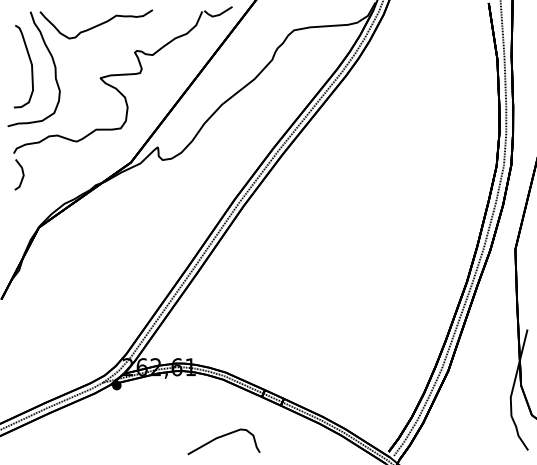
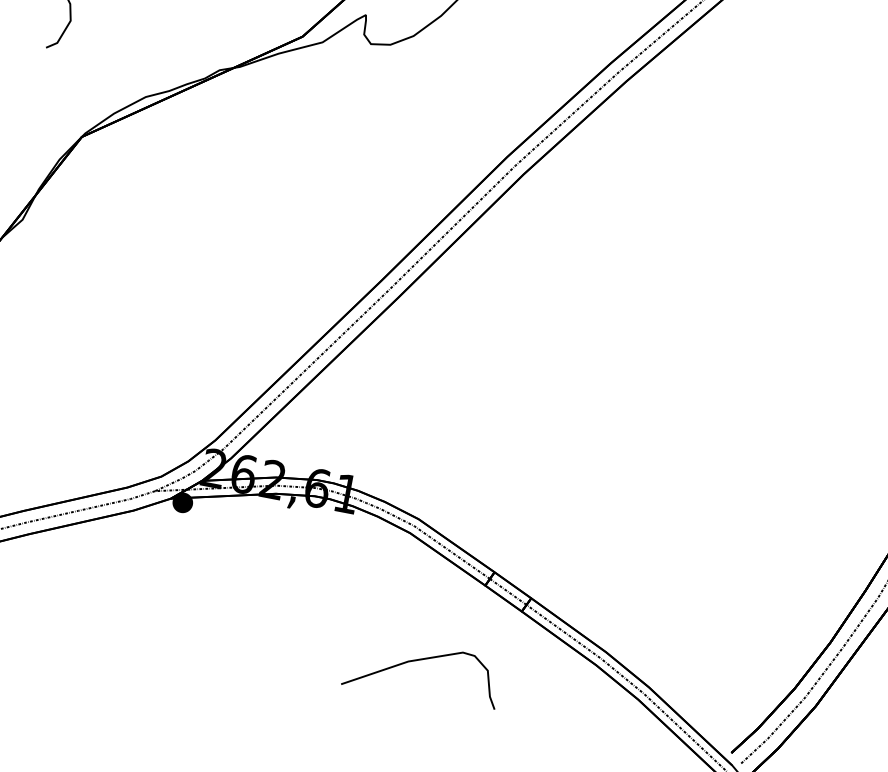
curve: (222, 437) -> (421, 662), moved

